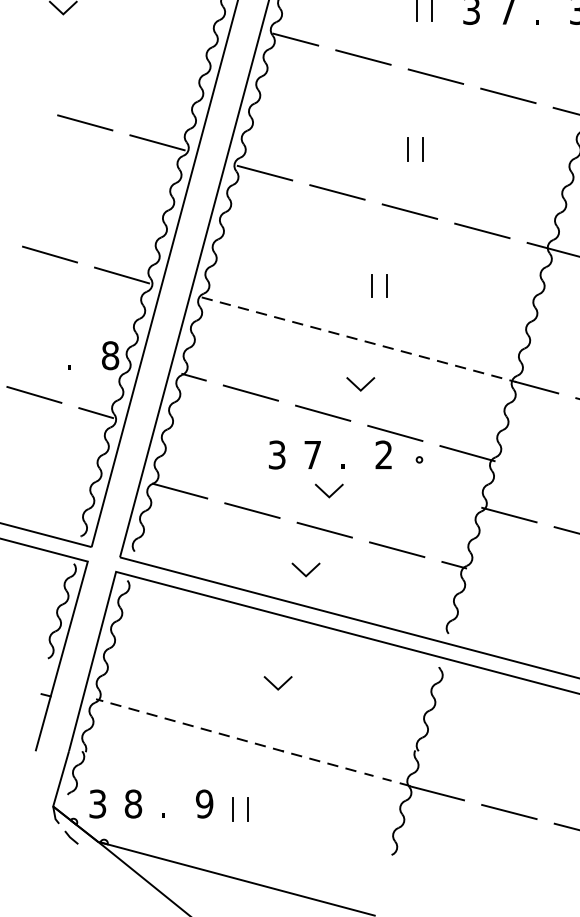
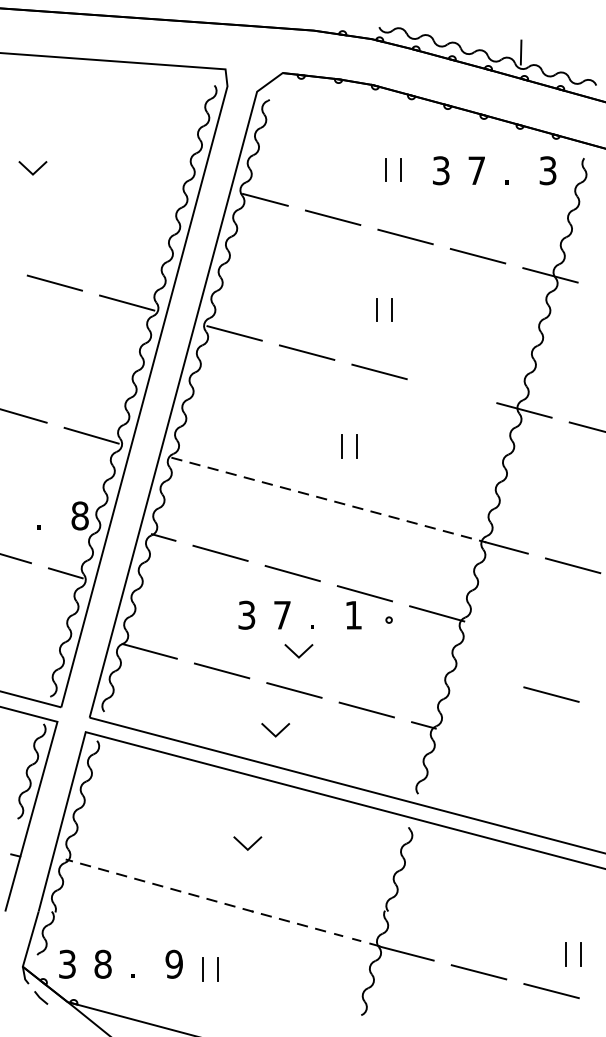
line: (481, 230) -> (451, 390), removed
line: (357, 386) -> (327, 546), removed
text: (383, 454) -> (353, 614), 2 -> 1
line: (508, 515) -> (478, 675), removed

